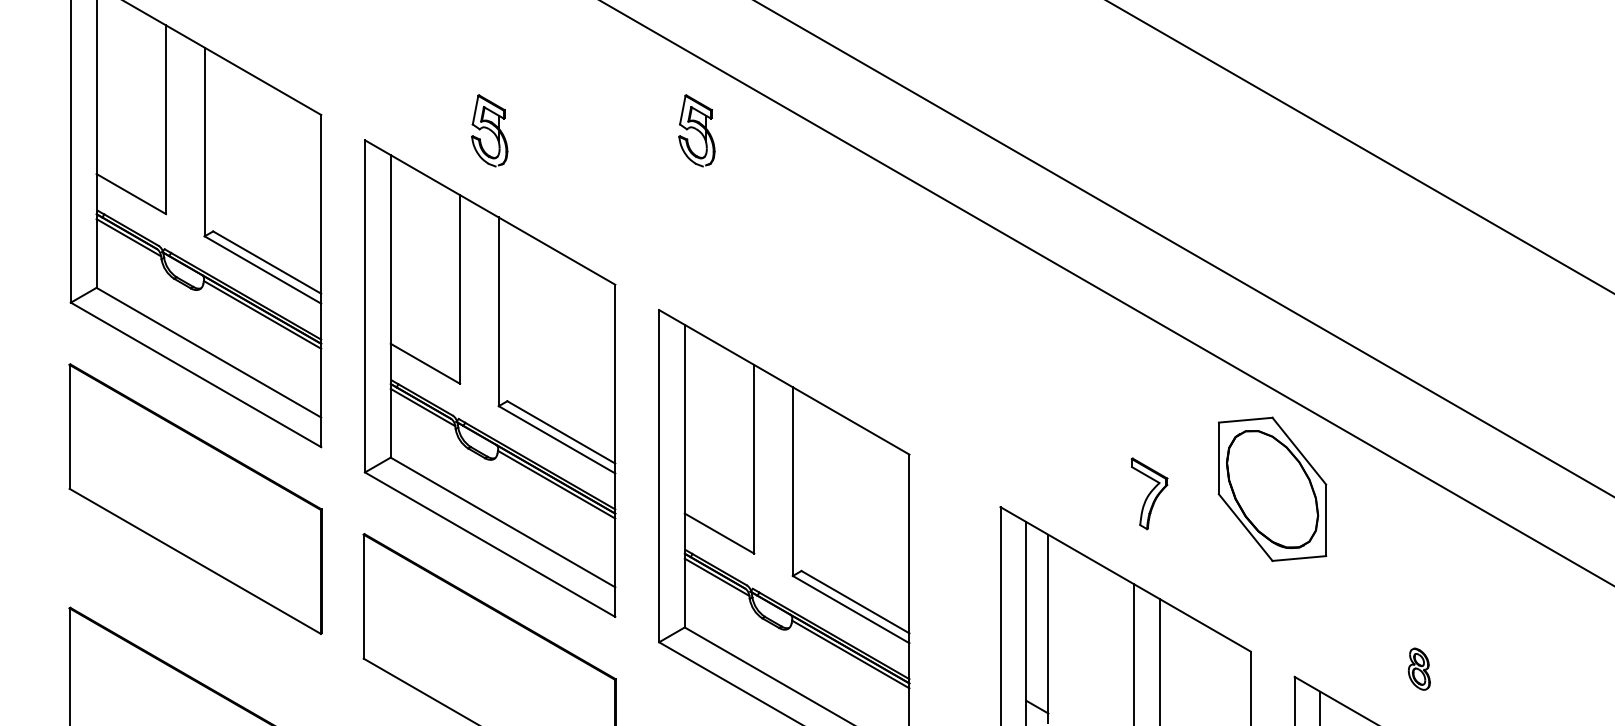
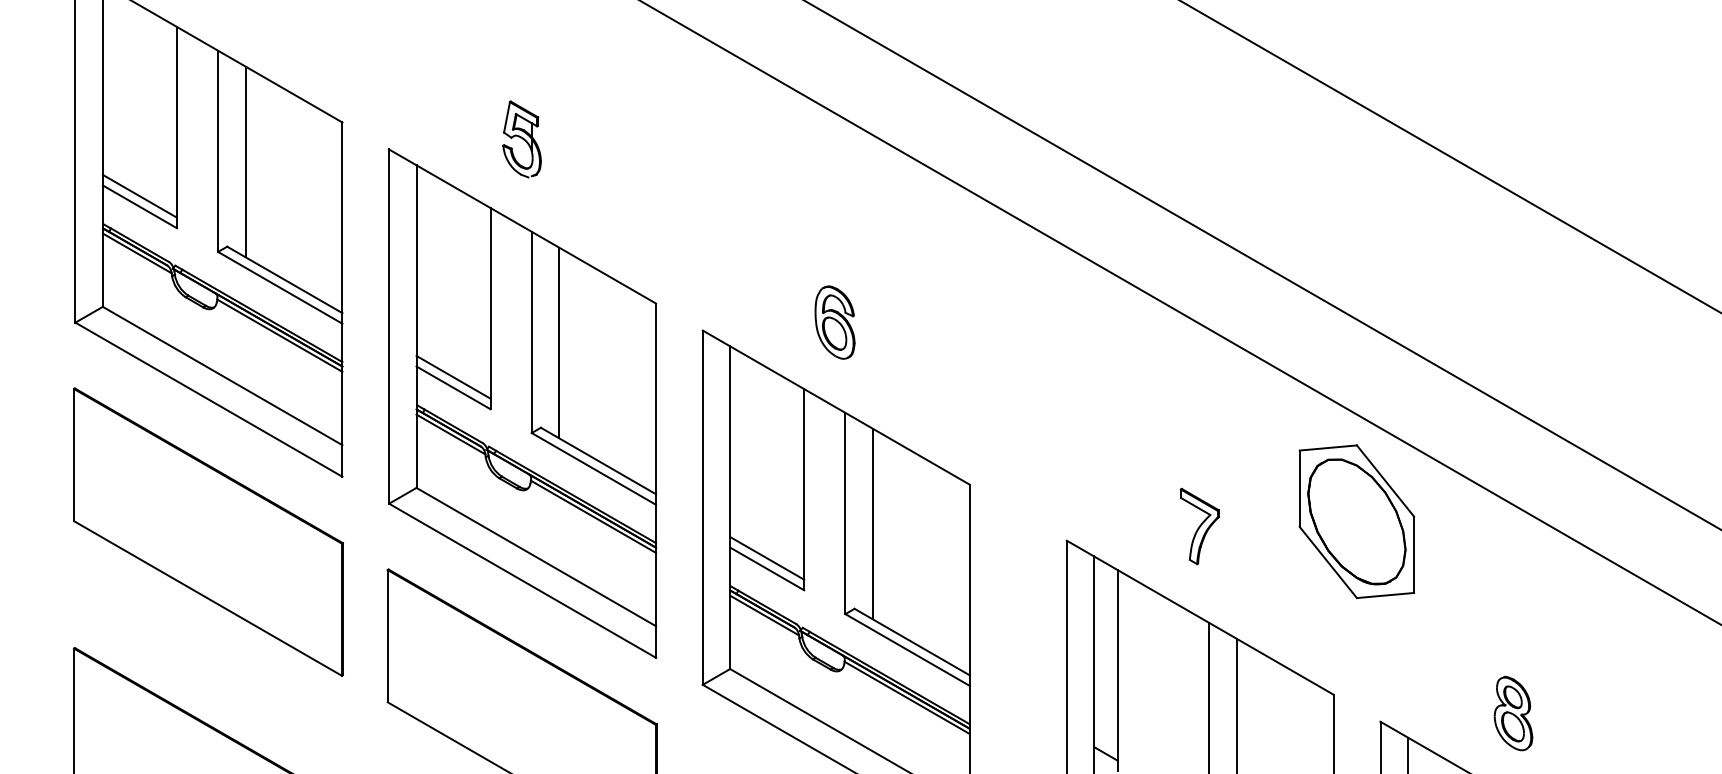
part: (696, 130) -> (742, 139), removed
line: (230, 151) -> (245, 161), added
line: (130, 183) -> (139, 195), added
part: (782, 302) -> (834, 322), added
line: (524, 321) -> (559, 342), added
line: (425, 353) -> (453, 376), added
line: (818, 490) -> (872, 523), added
part: (1149, 493) -> (1199, 526), moved
line: (719, 523) -> (767, 558), added
part: (1419, 669) -> (1513, 713), size x1.67

